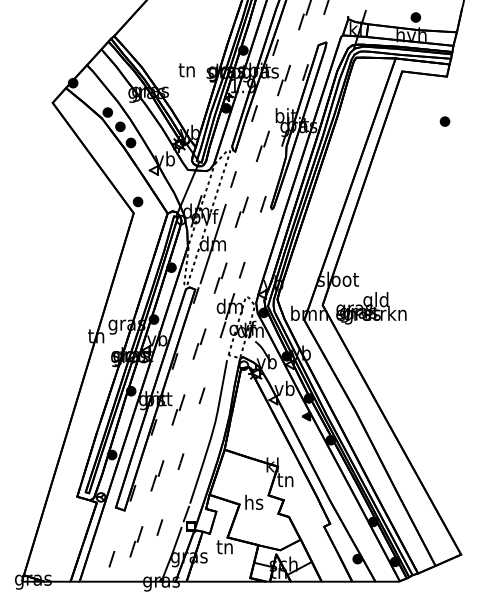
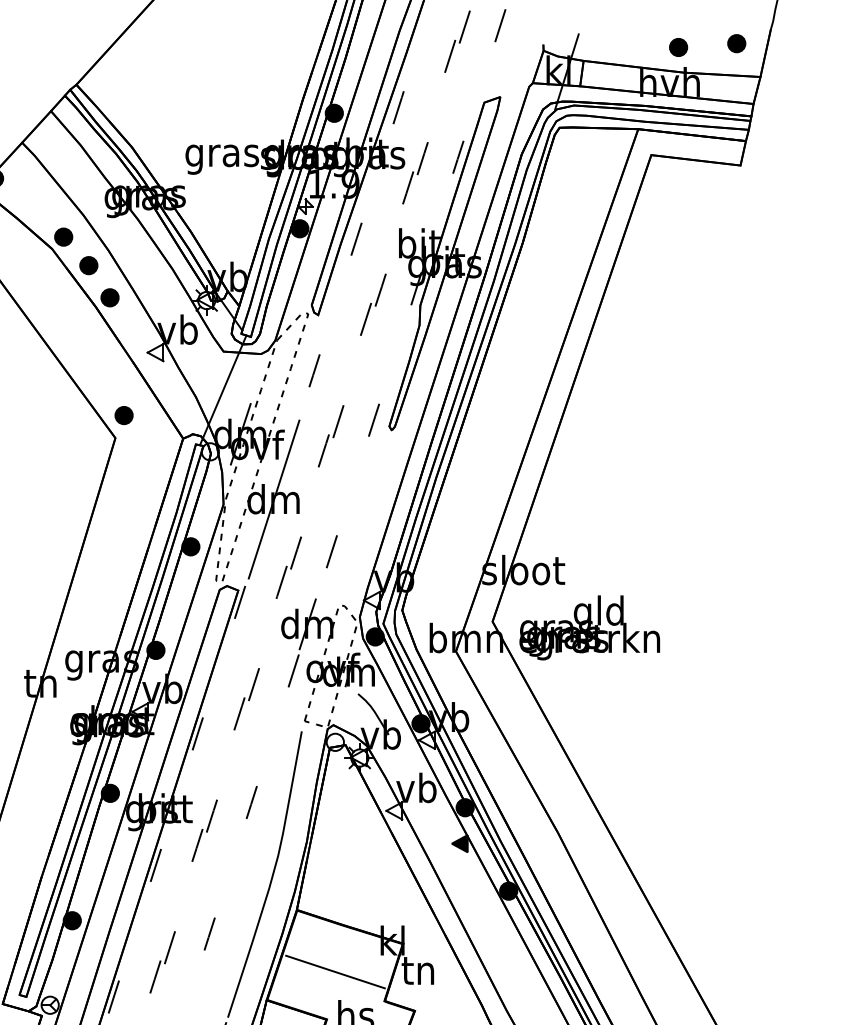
text: (186, 72) -> (220, 157), tn -> gras
part: (444, 121) -> (735, 43), moved
line: (243, 480) -> (334, 971), added

